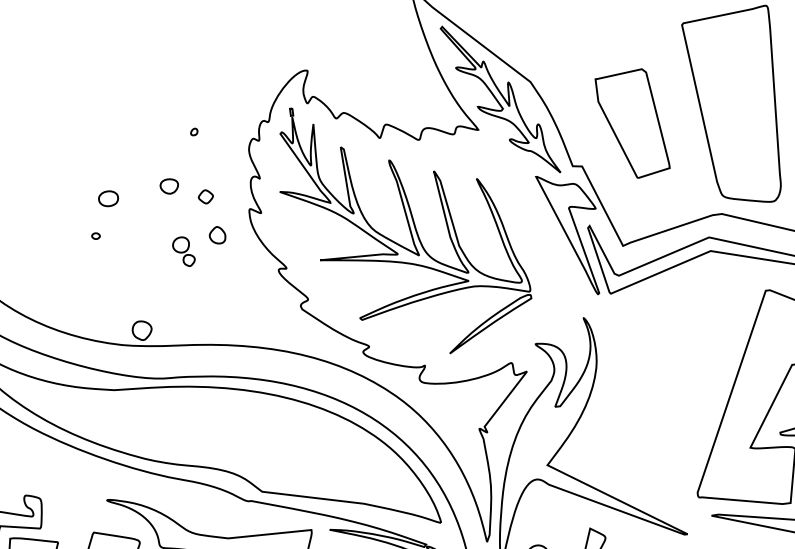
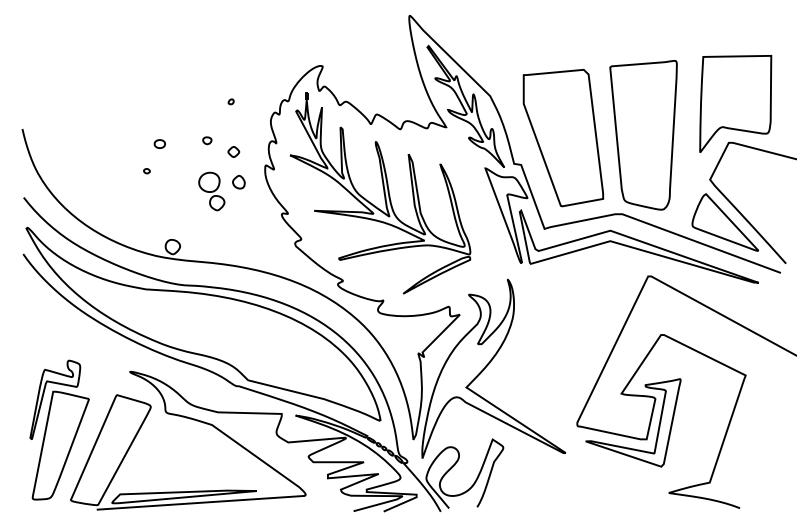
part: (632, 123) -> (563, 137), size x1.67
part: (169, 186) -> (207, 140), size x0.62
part: (107, 198) -> (159, 143), size x0.71
part: (183, 251) -> (211, 191), size x1.67

